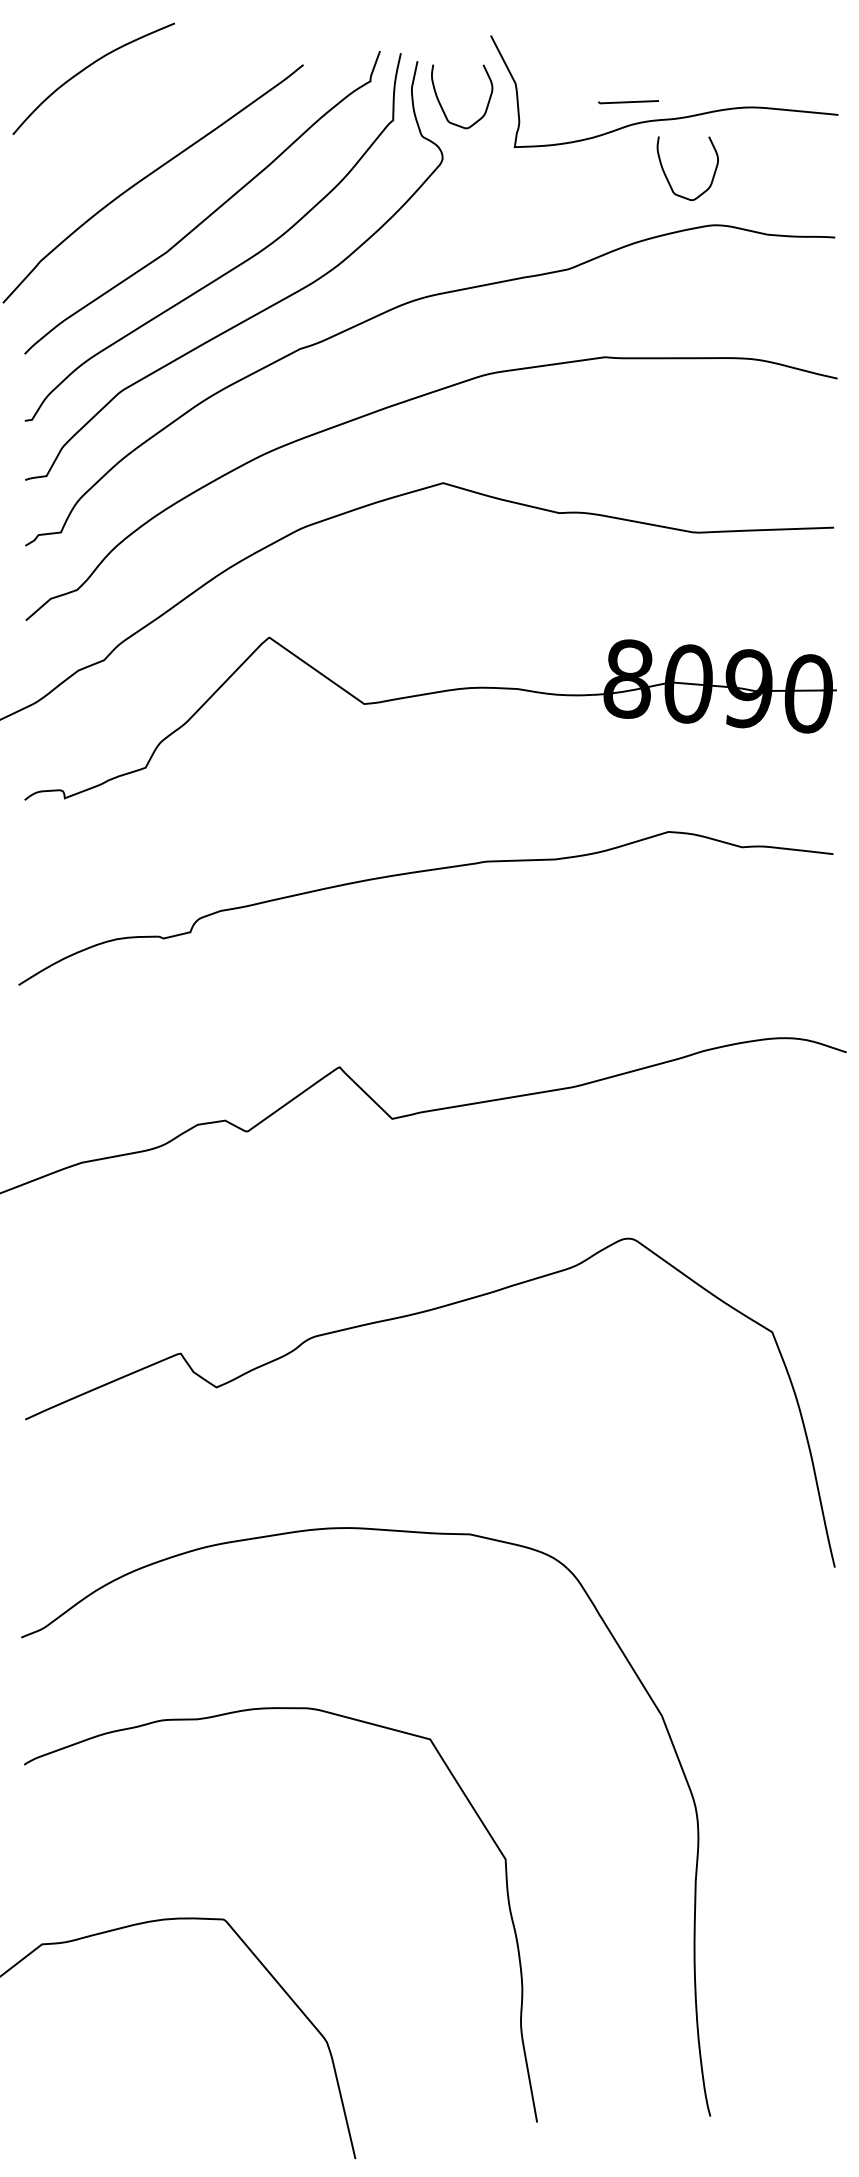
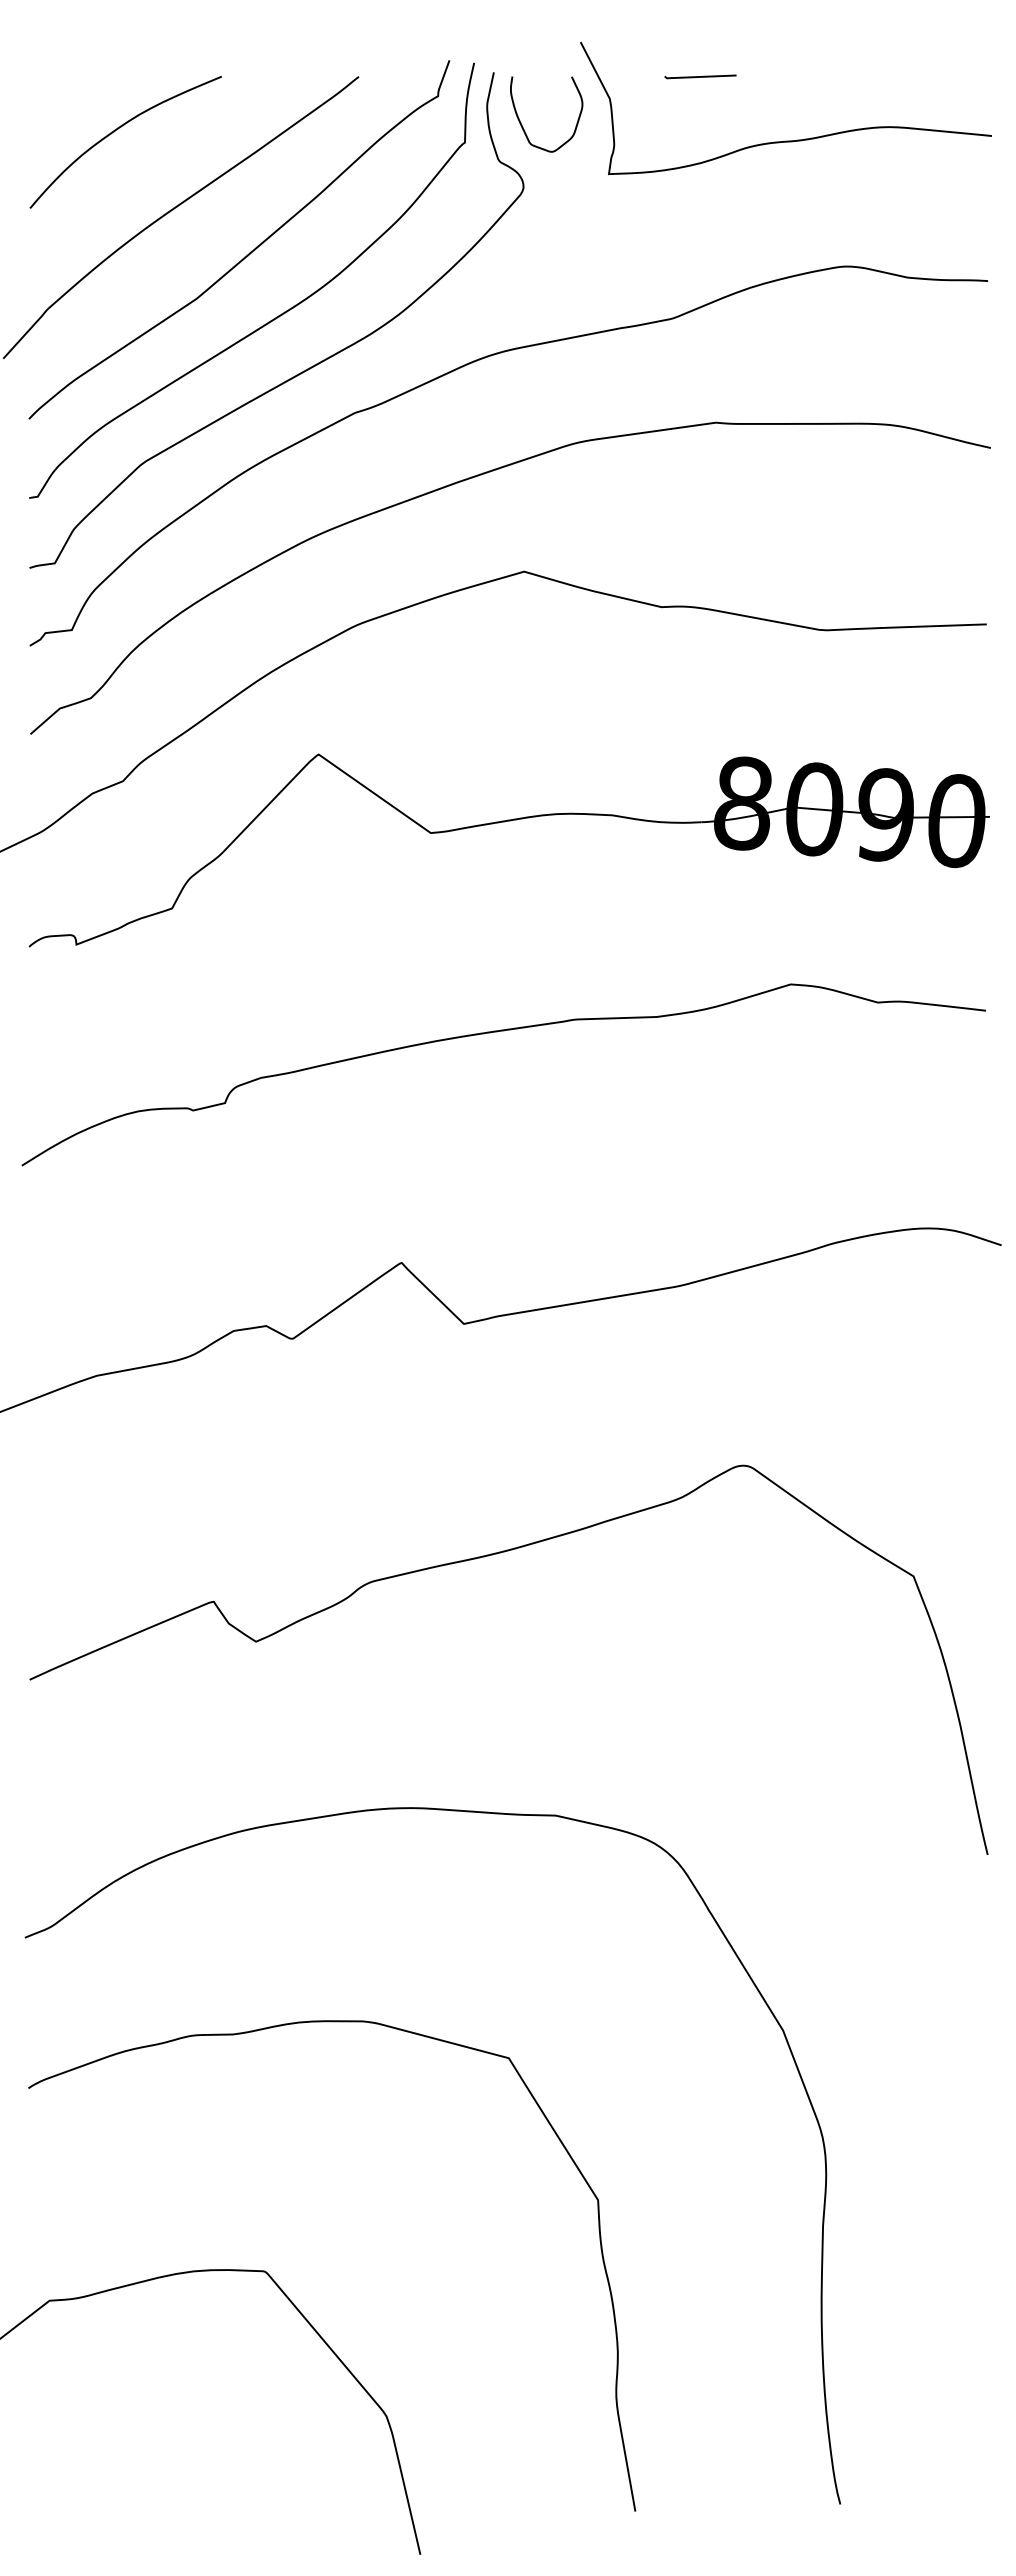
curve: (87, 68) -> (118, 129), moved
line: (628, 101) -> (700, 76), moved
curve: (667, 177) -> (789, 209), removed

